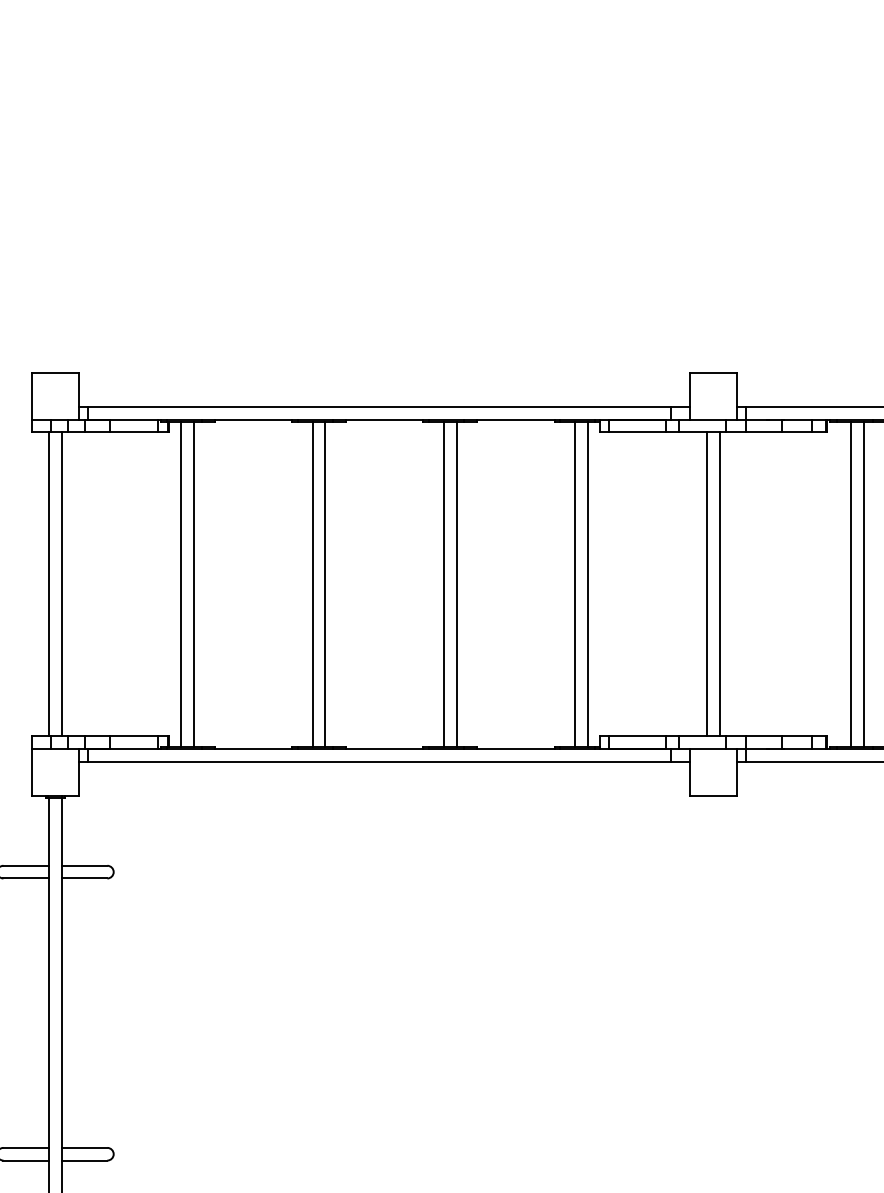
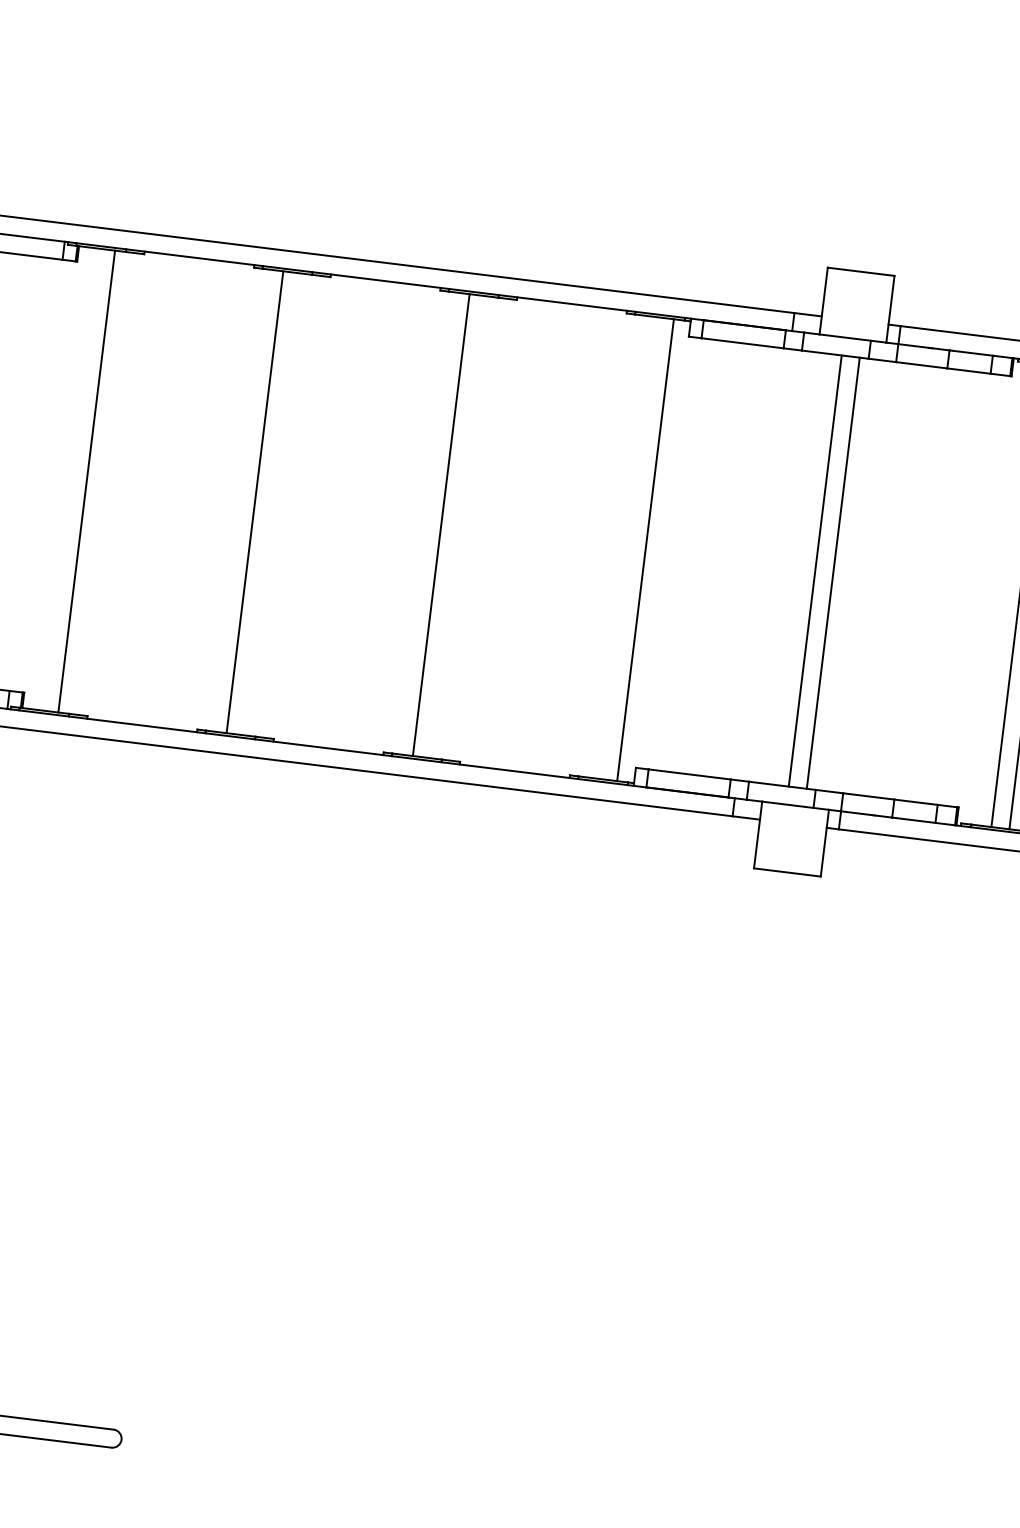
line: (181, 583) -> (68, 478), removed
line: (325, 583) -> (273, 503), removed
line: (456, 583) -> (459, 526), removed
line: (575, 583) -> (628, 546), removed

